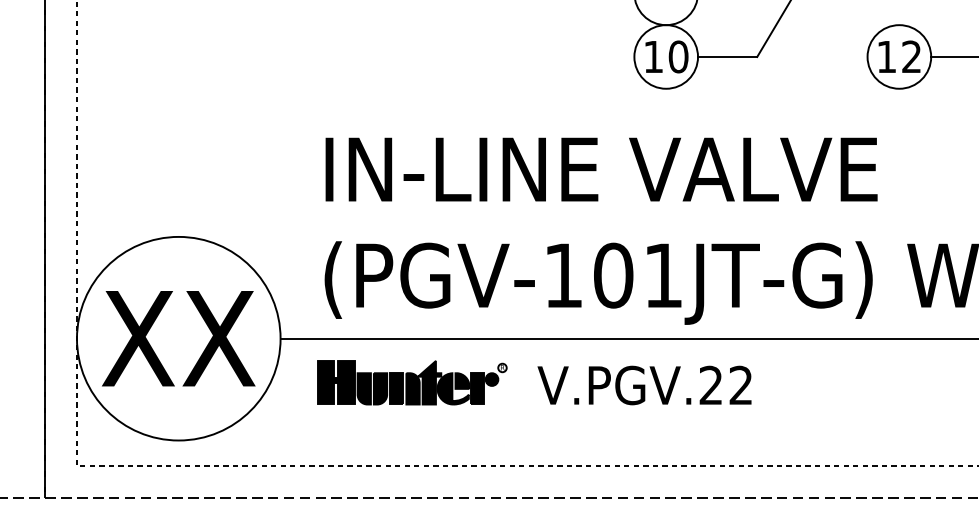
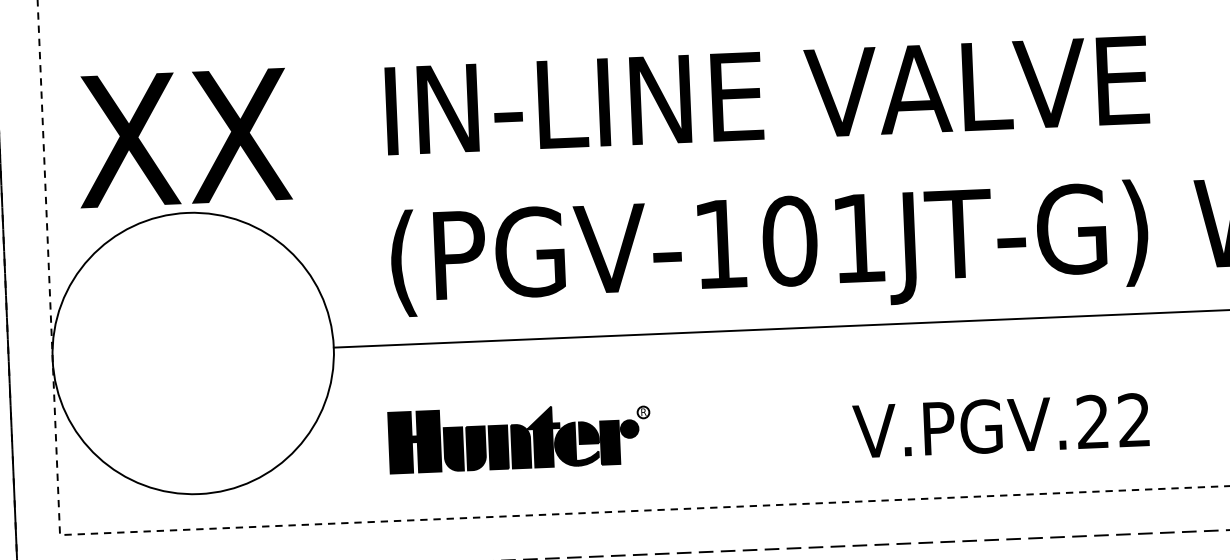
text: (178, 338) -> (183, 137), moved
part: (412, 382) -> (520, 437), moved
text: (644, 385) -> (1000, 425), moved

